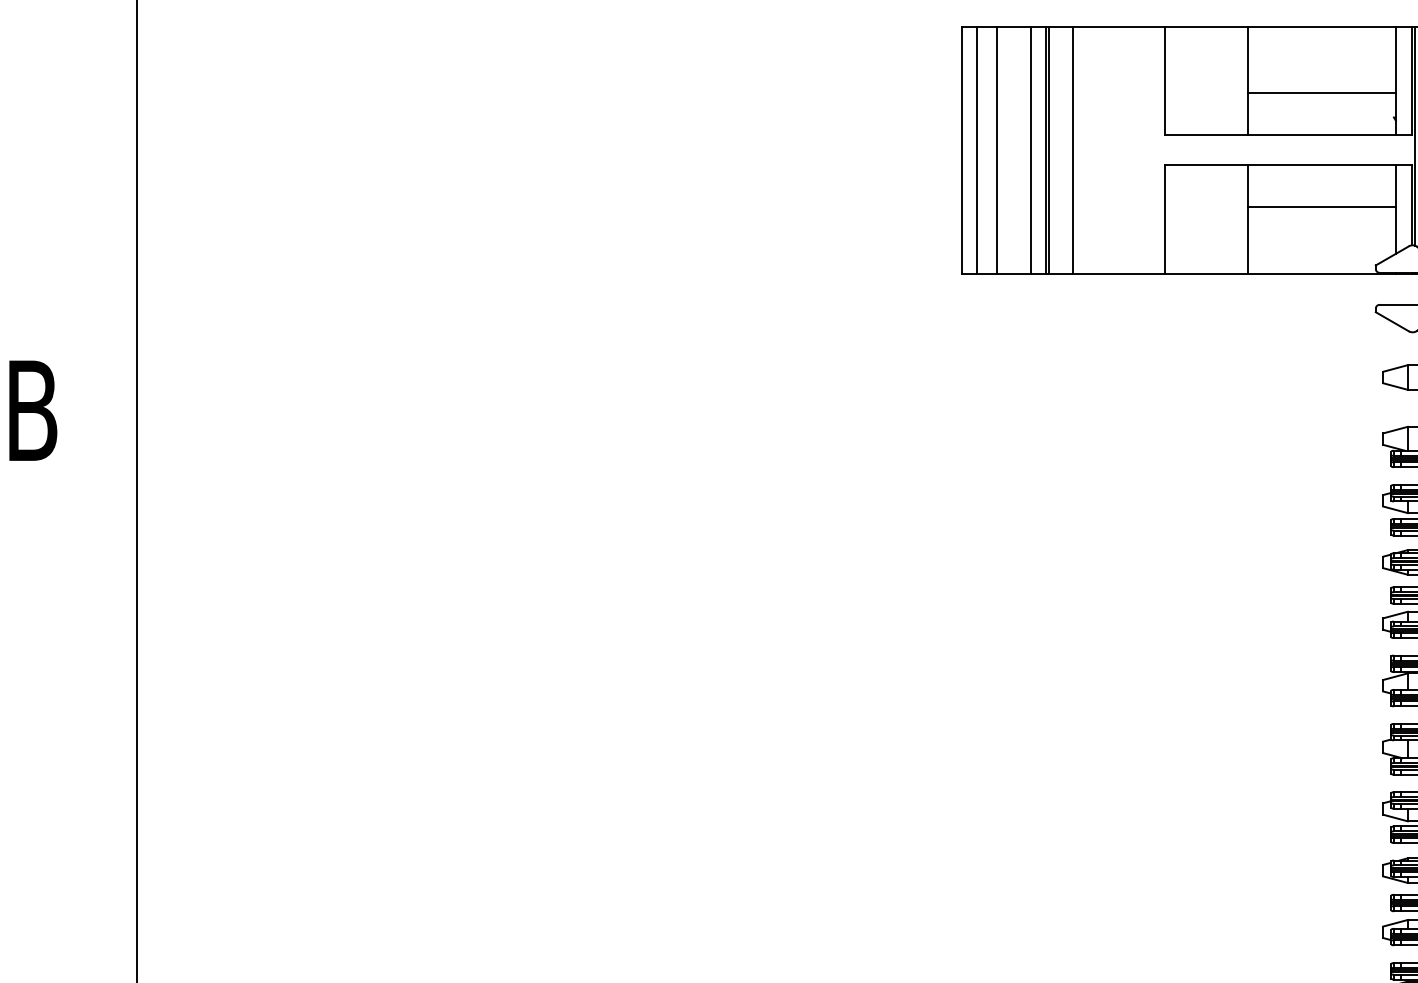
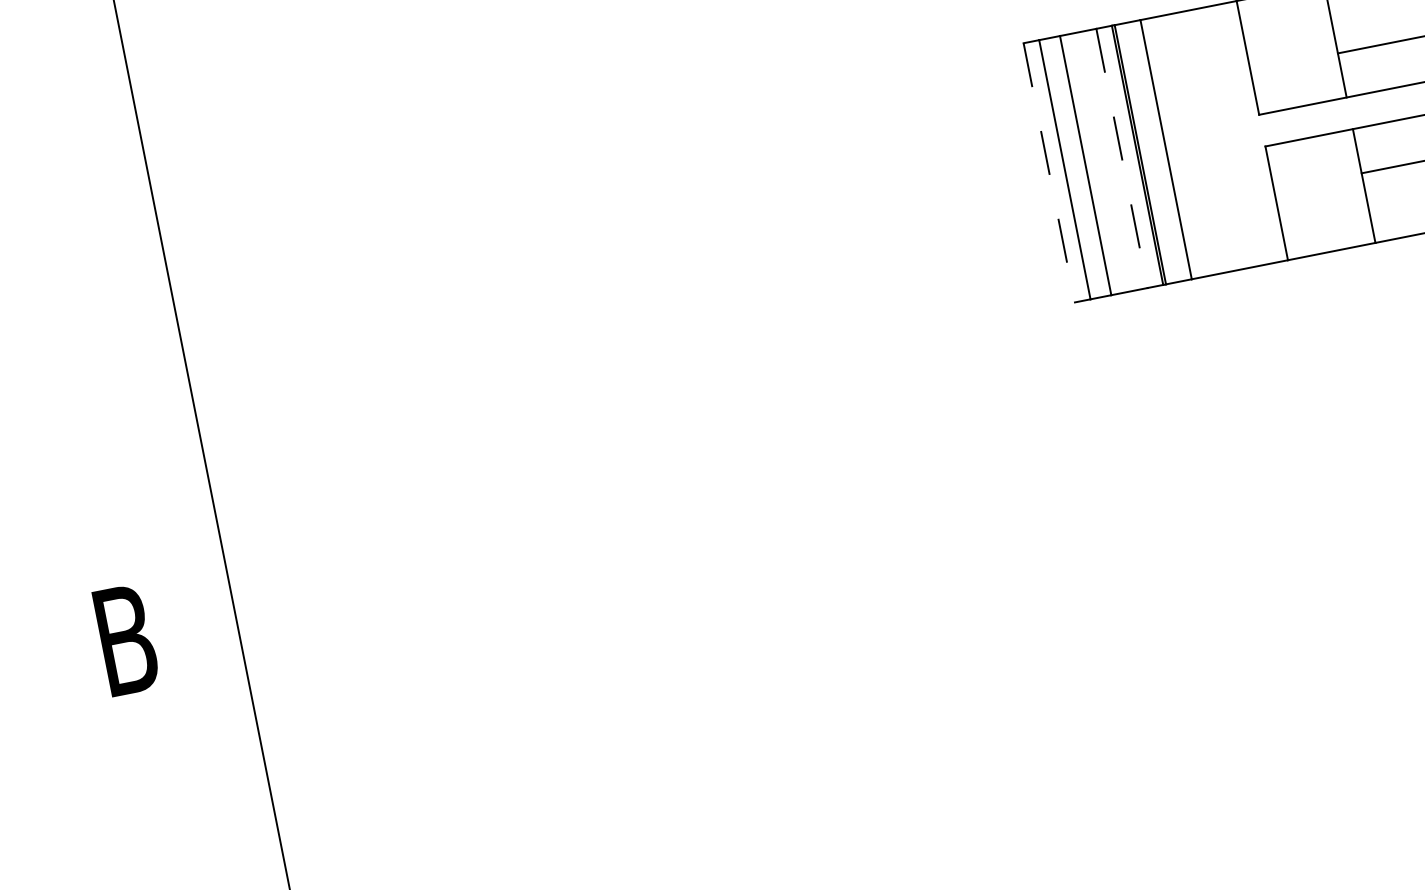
line: (962, 150) -> (1049, 172), solid -> dashed
line: (1031, 150) -> (1122, 158), solid -> dashed

